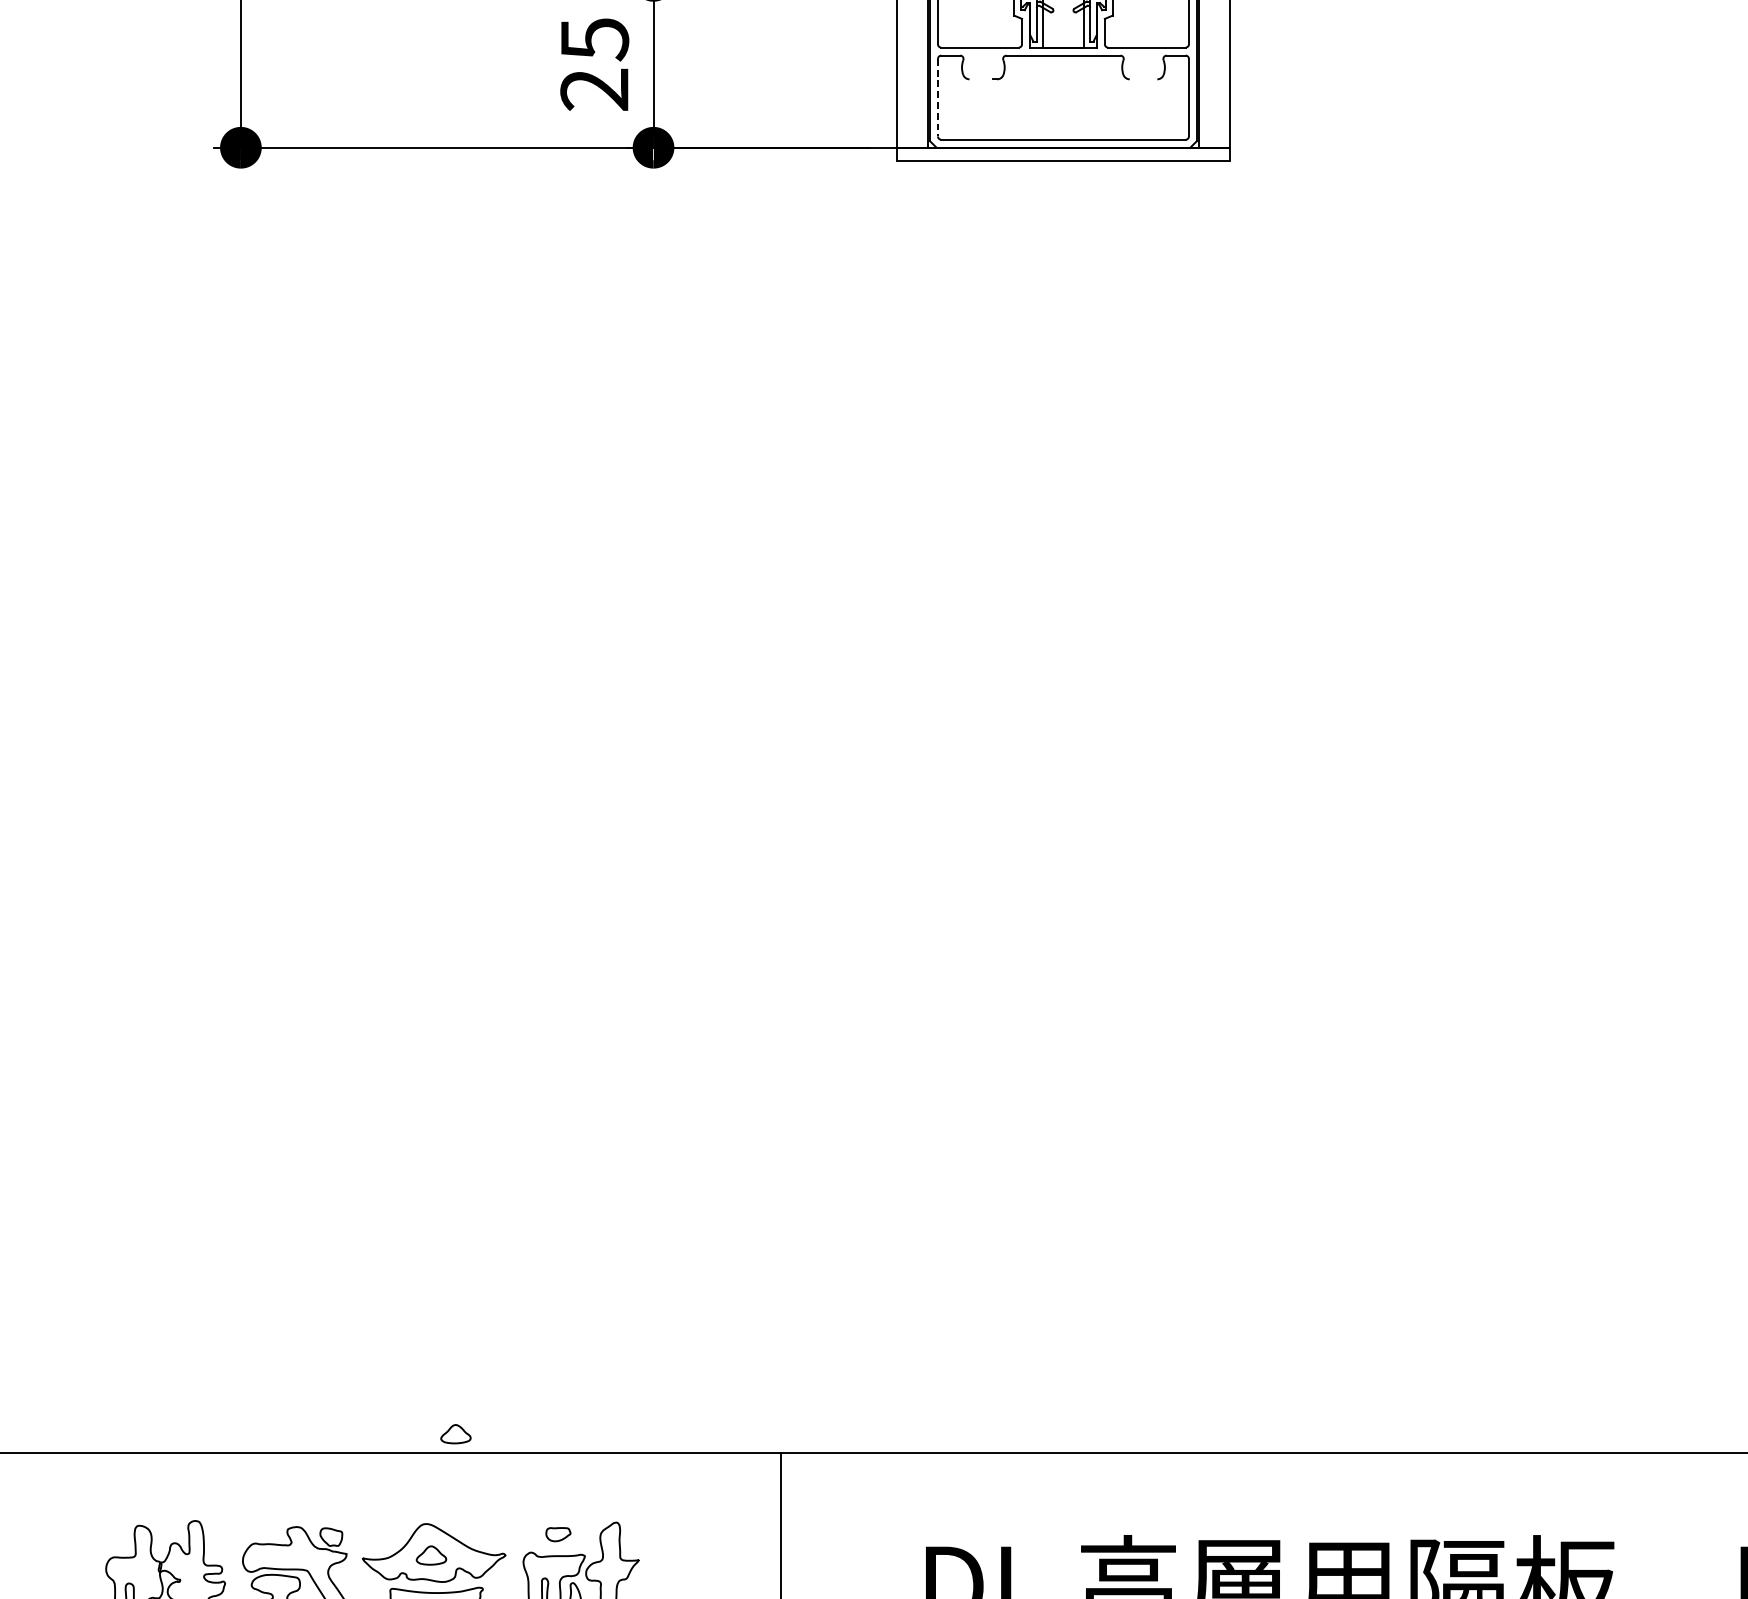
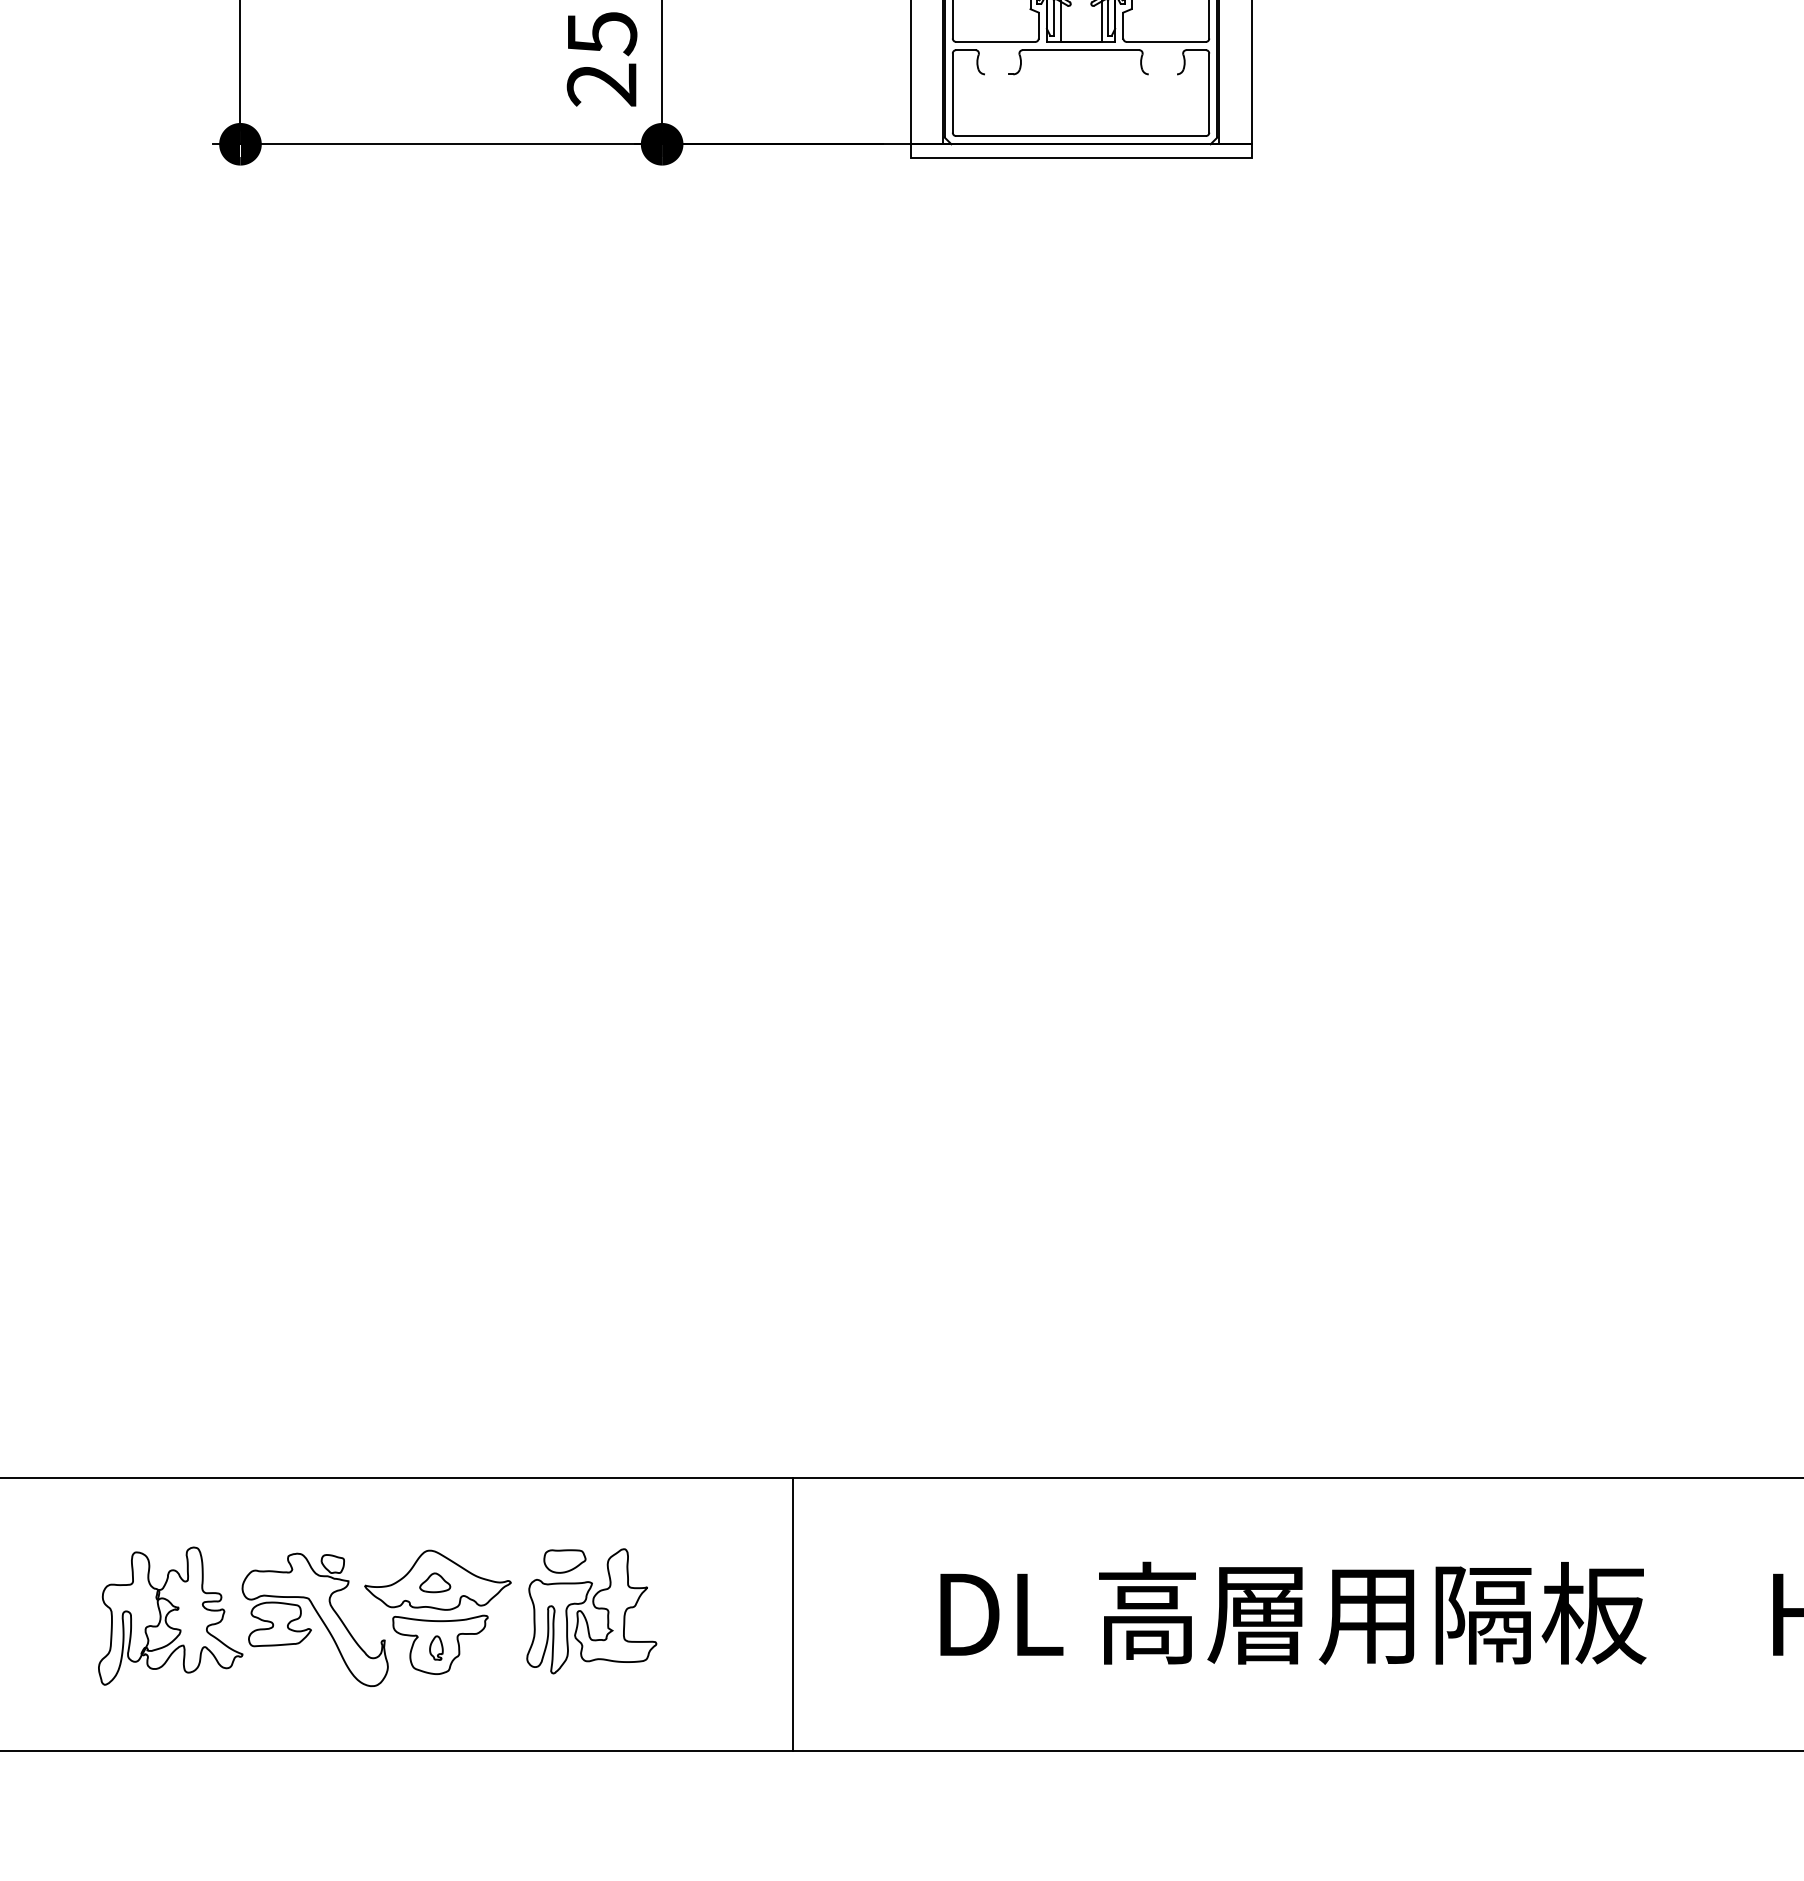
line: (937, 98) -> (952, 93), dashed -> solid
curve: (451, 1428) -> (455, 1453), removed
part: (557, 1534) -> (564, 1561), size x1.67

